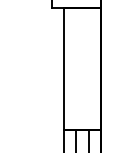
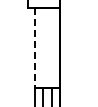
line: (64, 70) -> (35, 48), solid -> dashed

